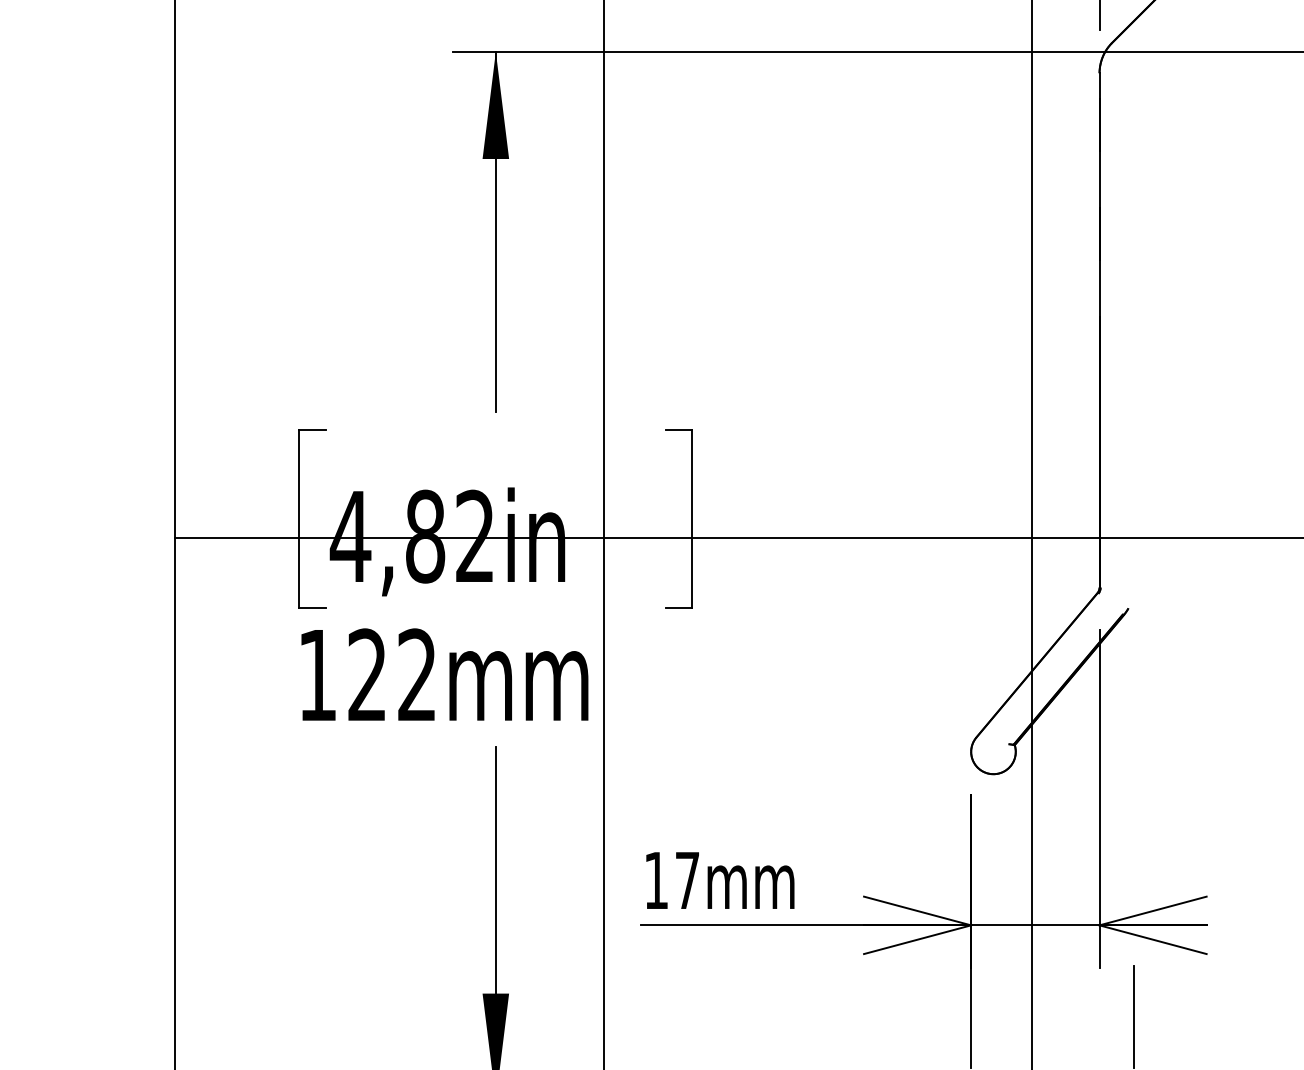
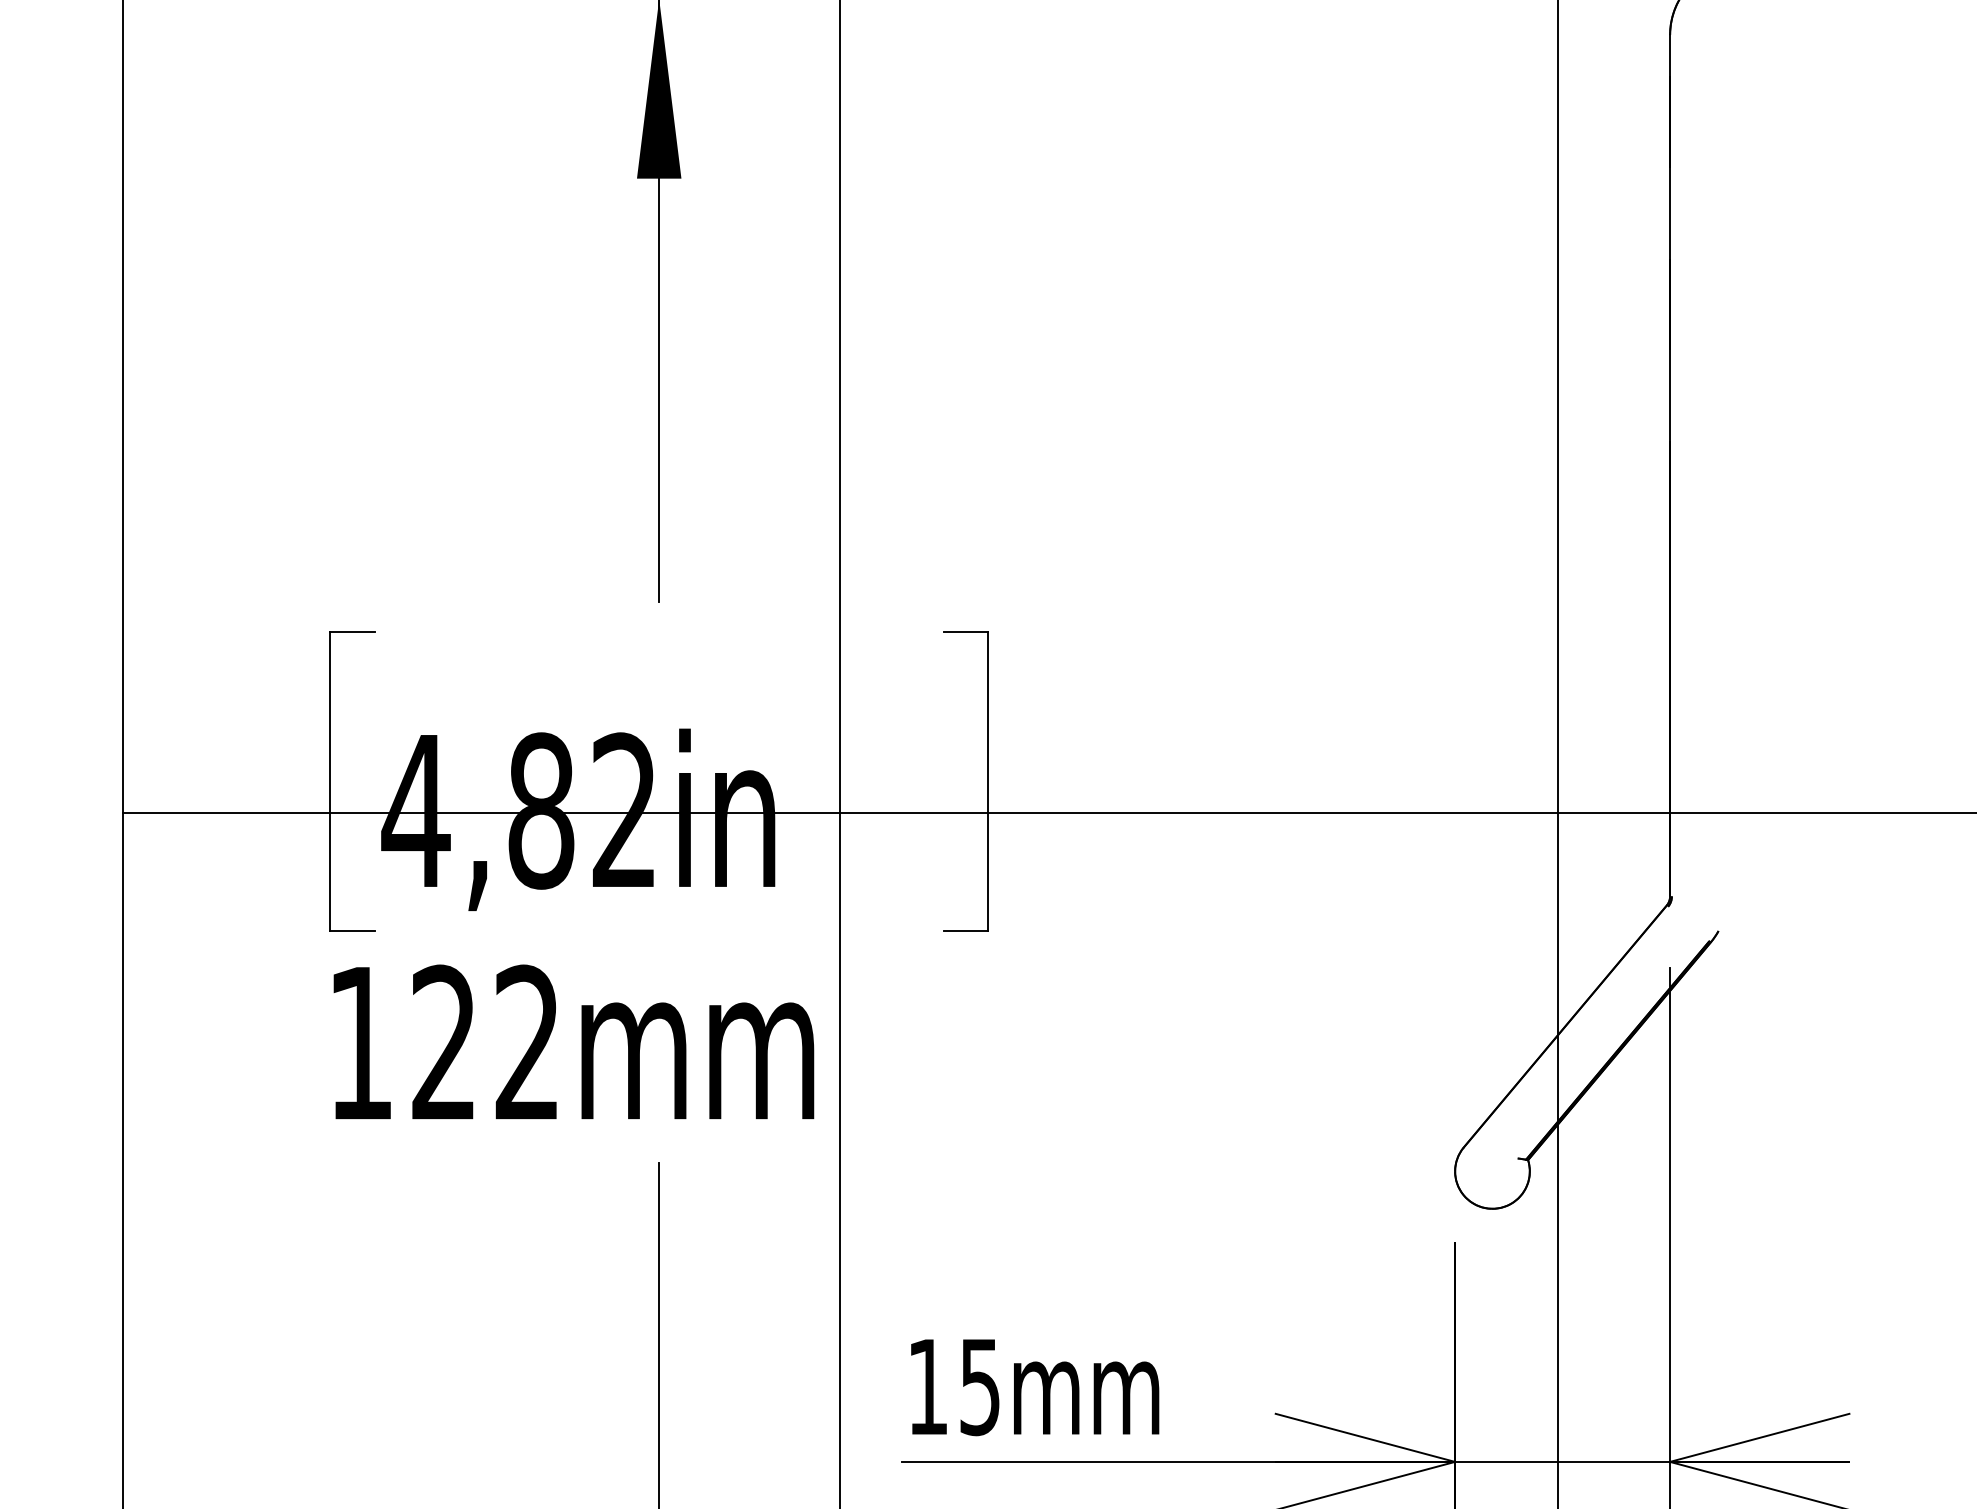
text: (686, 880) -> (978, 1386), 17mm -> 15mm

